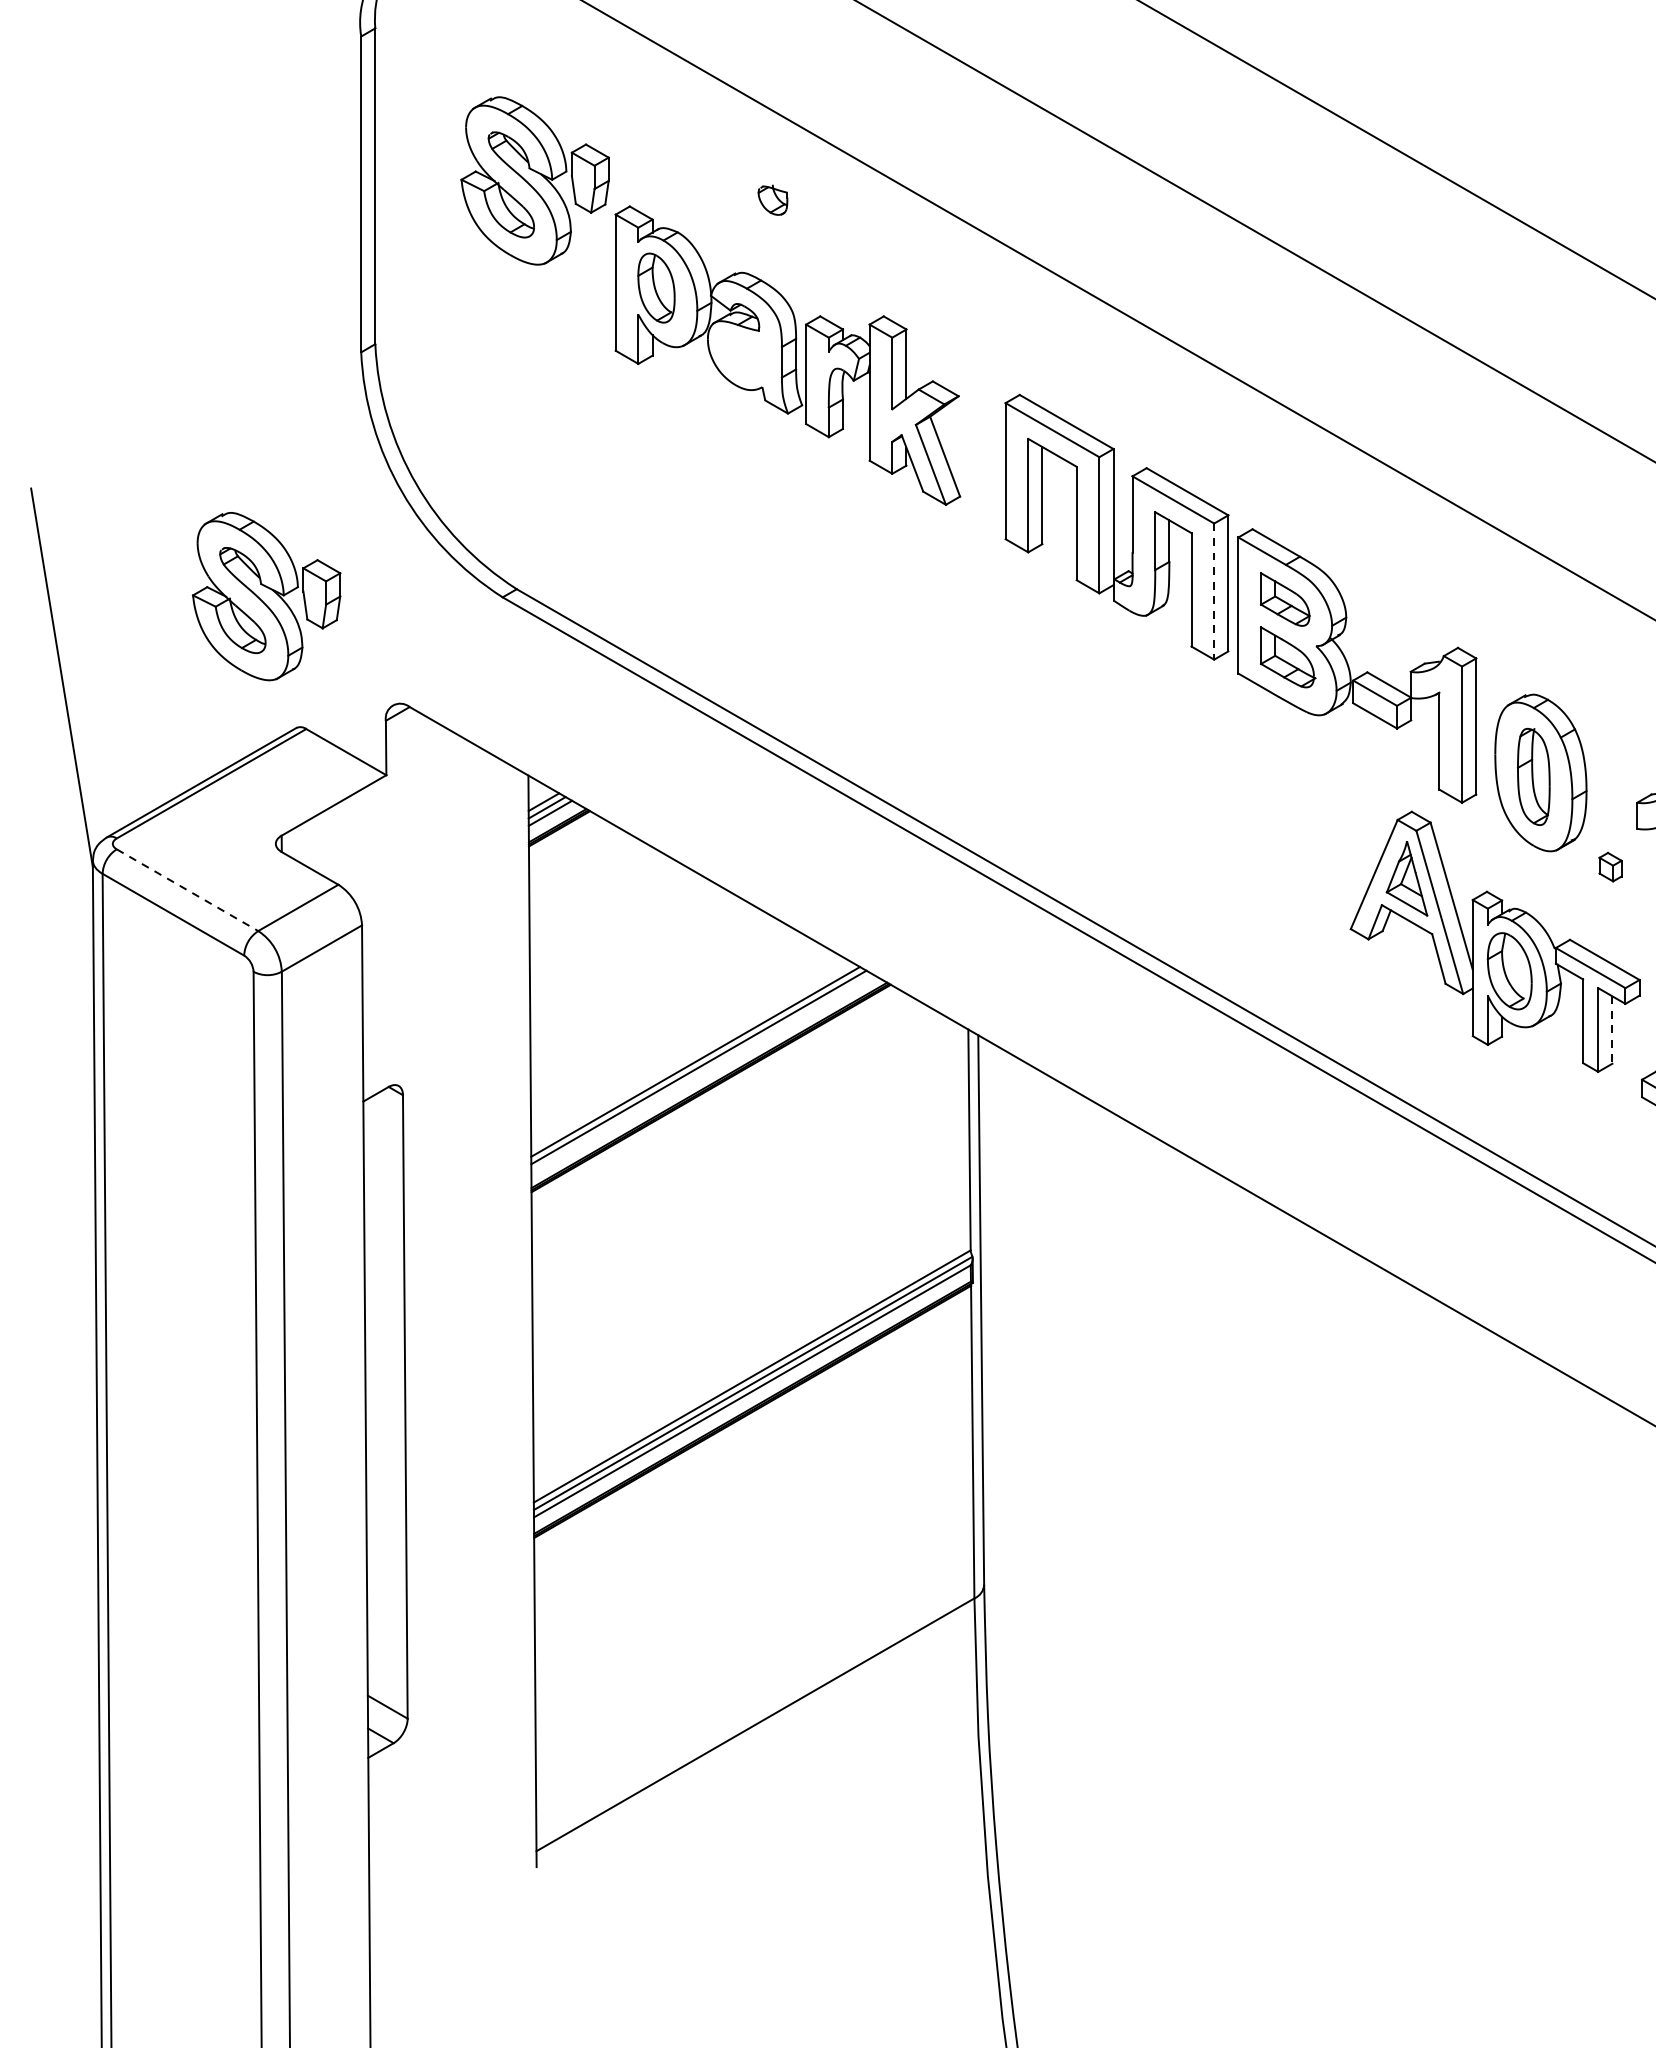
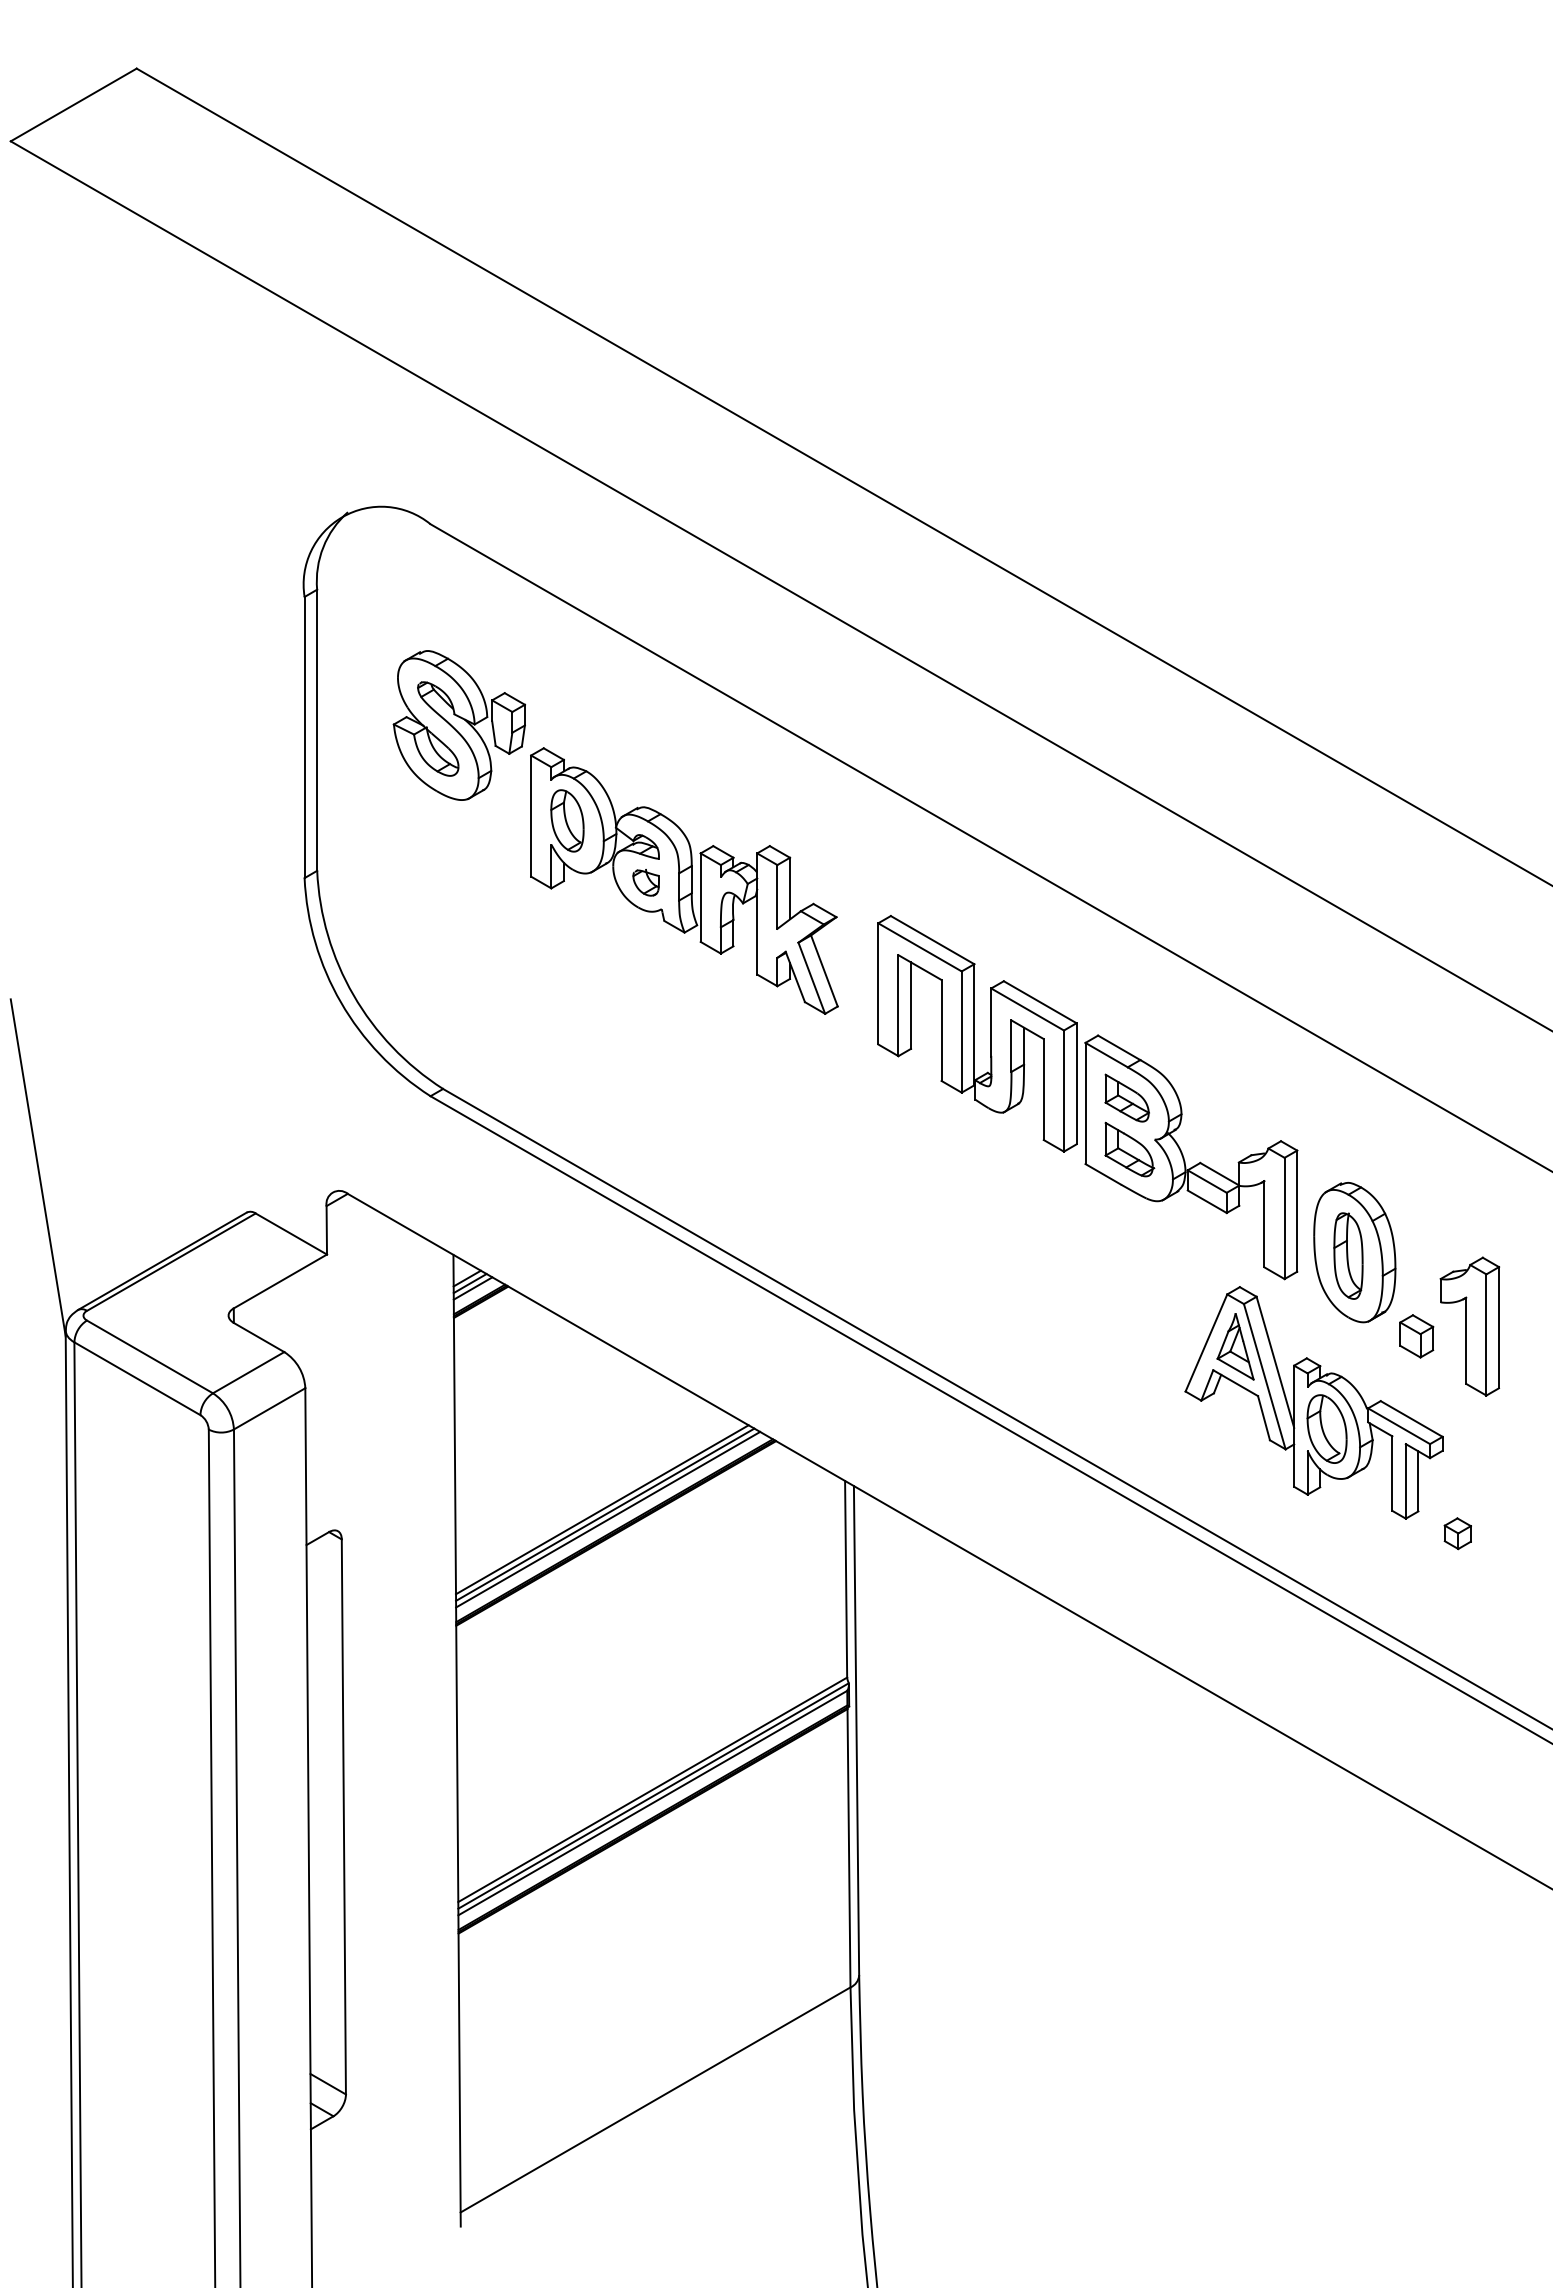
part: (772, 200) -> (645, 882), moved
line: (1213, 592) -> (1063, 1091), dashed -> solid
part: (265, 596) -> (219, 1095), removed
part: (1610, 867) -> (1416, 1336), size x1.67
line: (186, 889) -> (149, 1356), dashed -> solid
line: (1612, 1030) -> (1418, 1481), dashed -> solid
line: (702, 1072) -> (608, 1519), added

